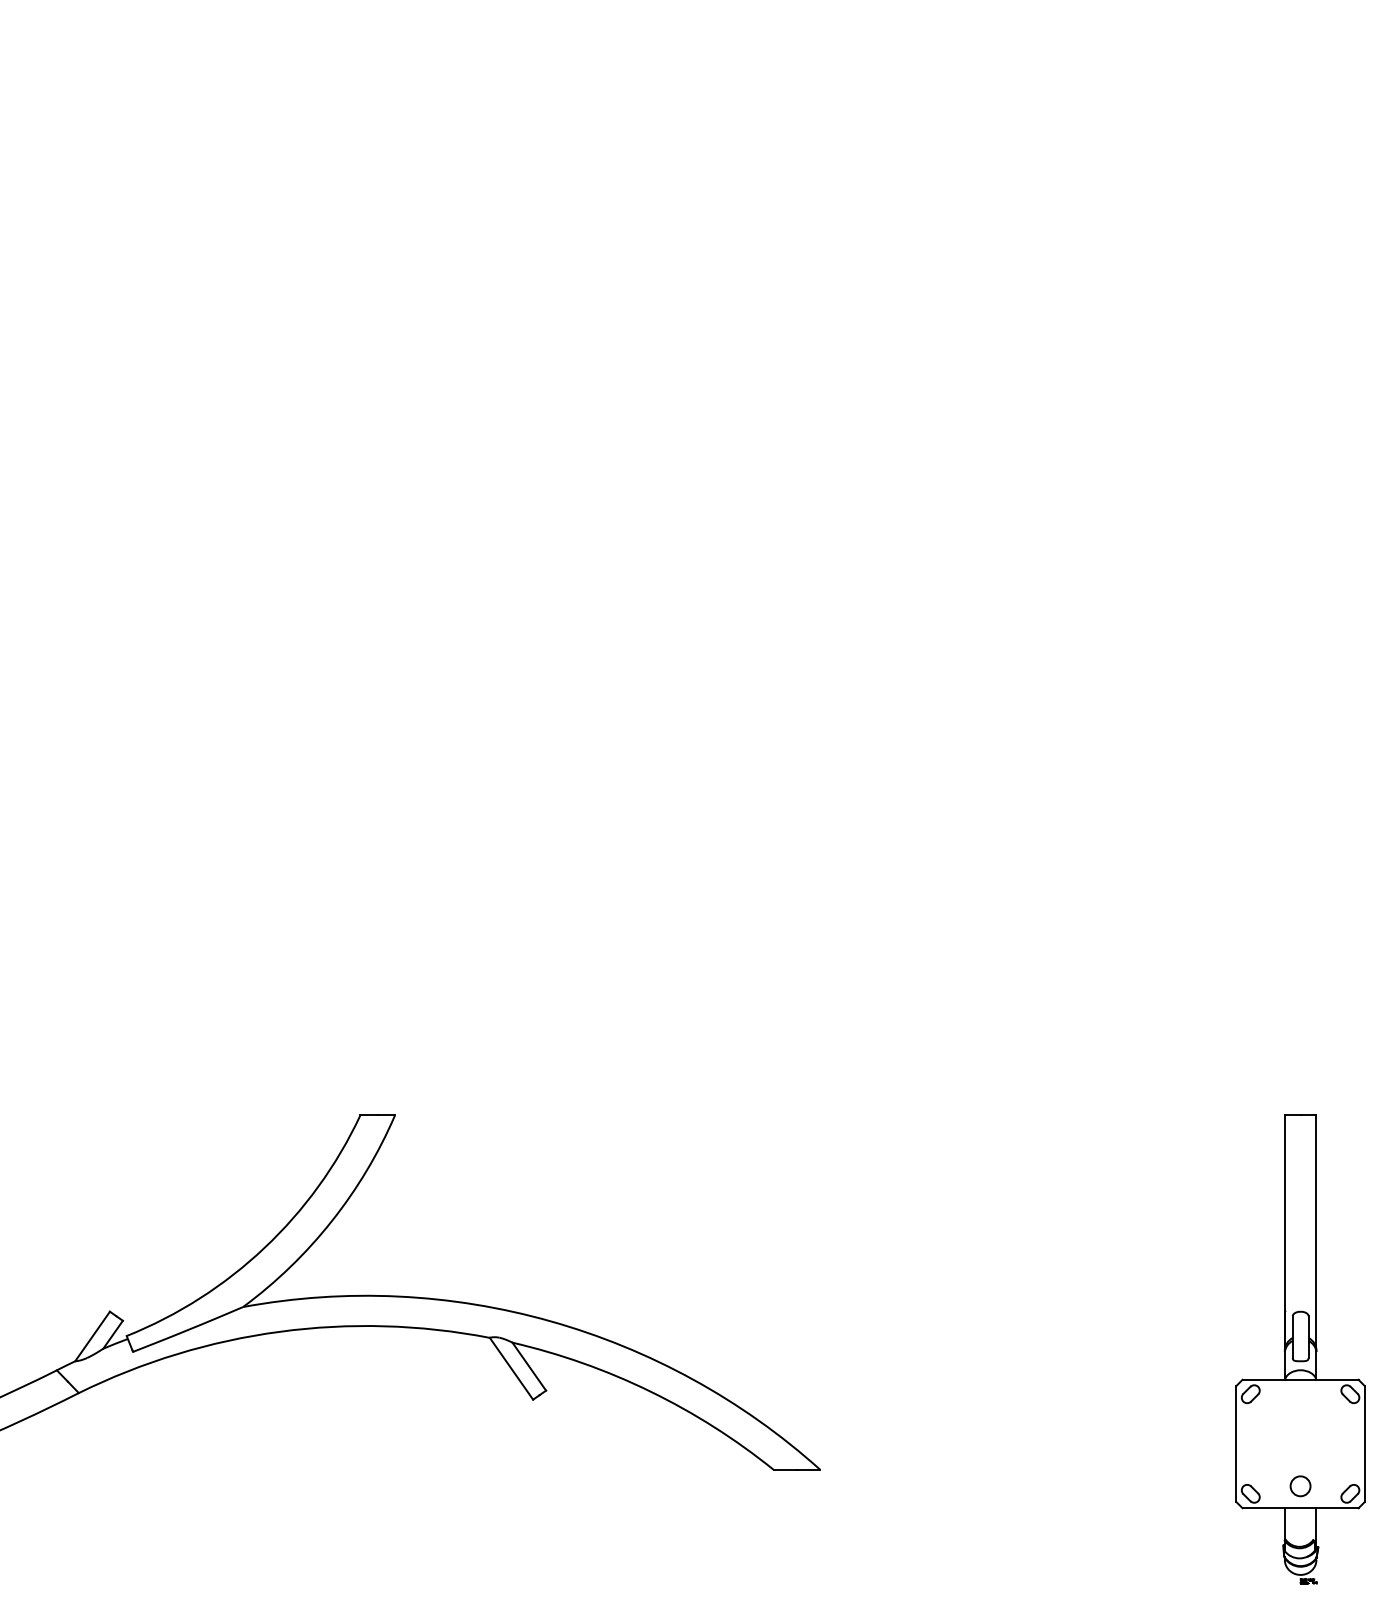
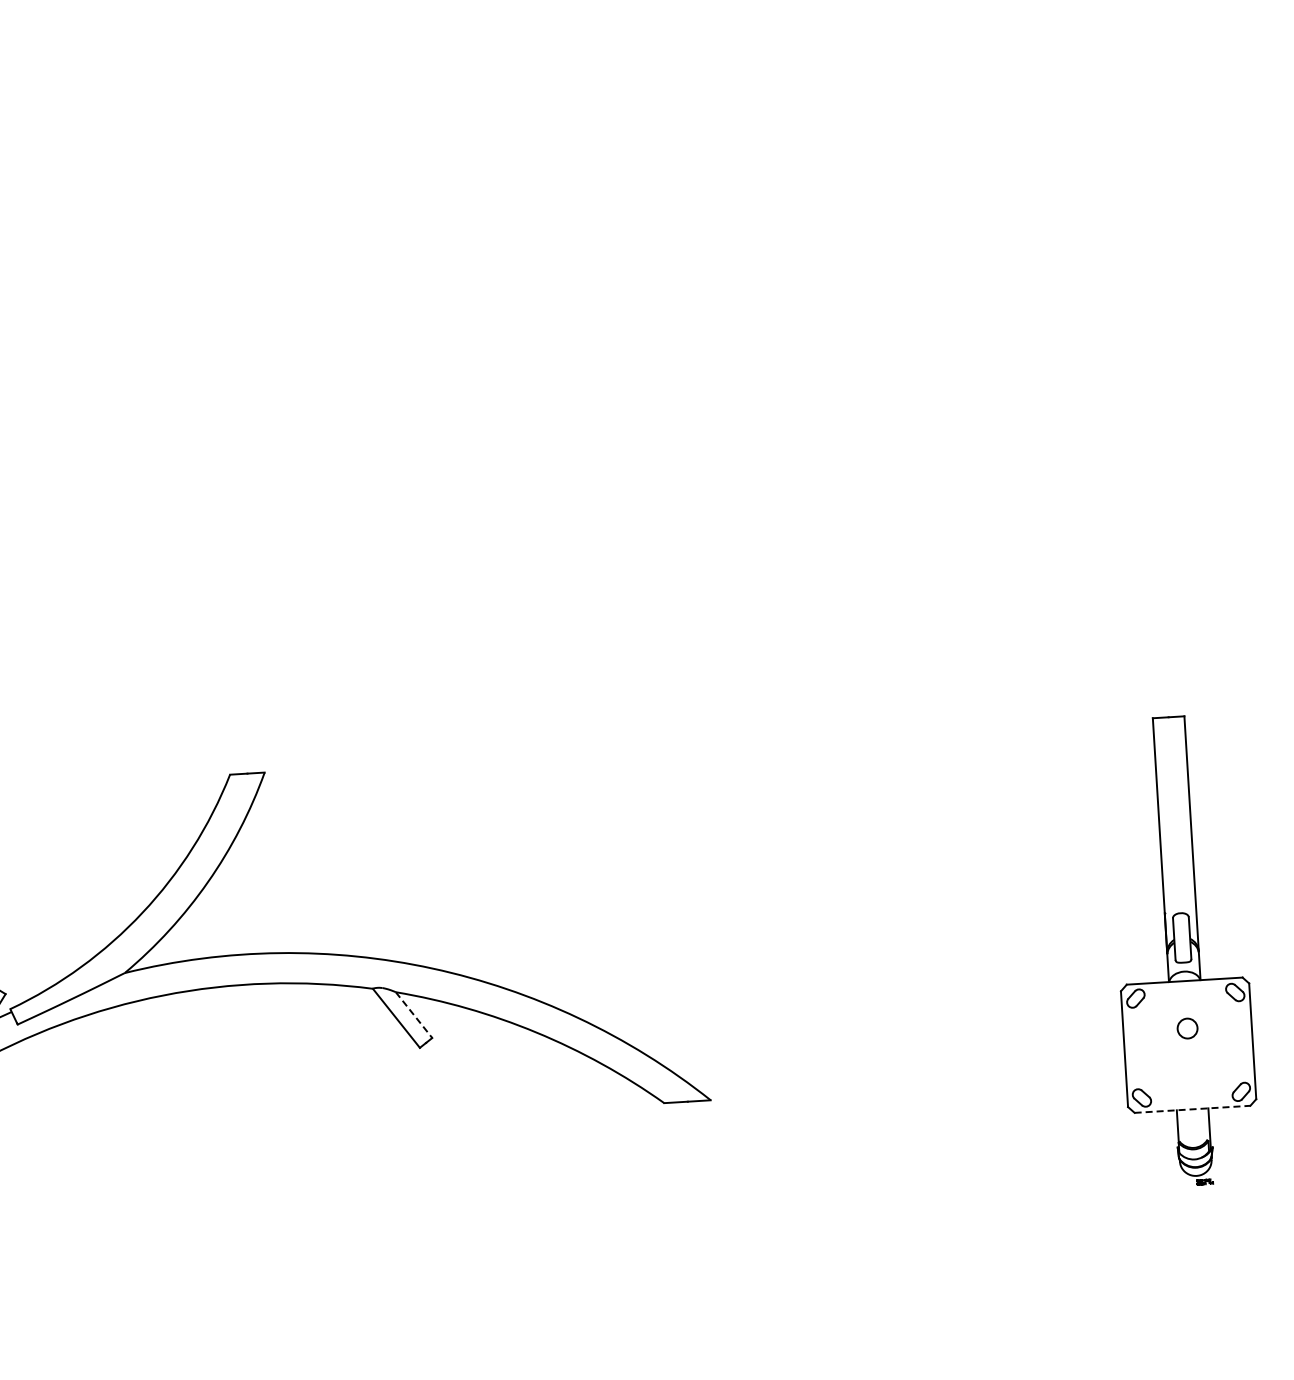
line: (529, 1367) -> (414, 1015), solid -> dashed
circle: (1300, 1486) -> (1187, 1028), moved
line: (1301, 1508) -> (1193, 1109), solid -> dashed

